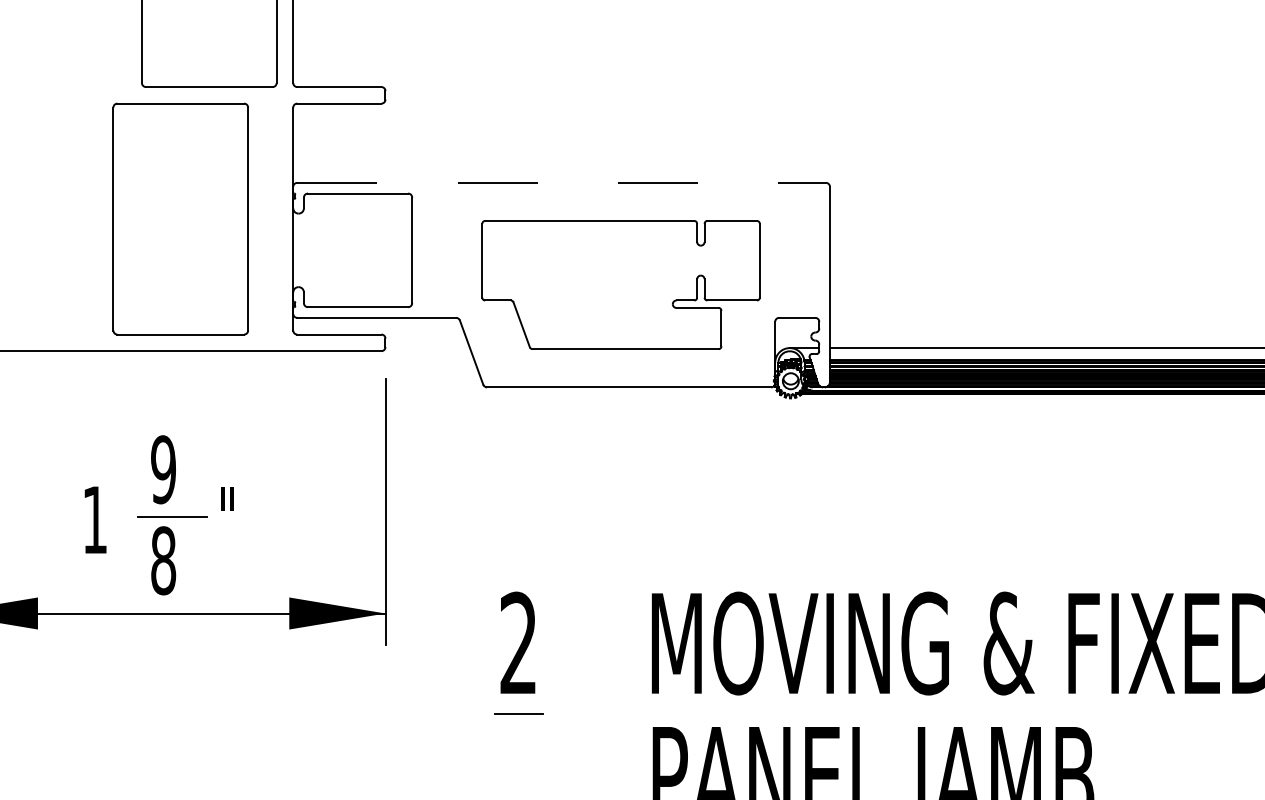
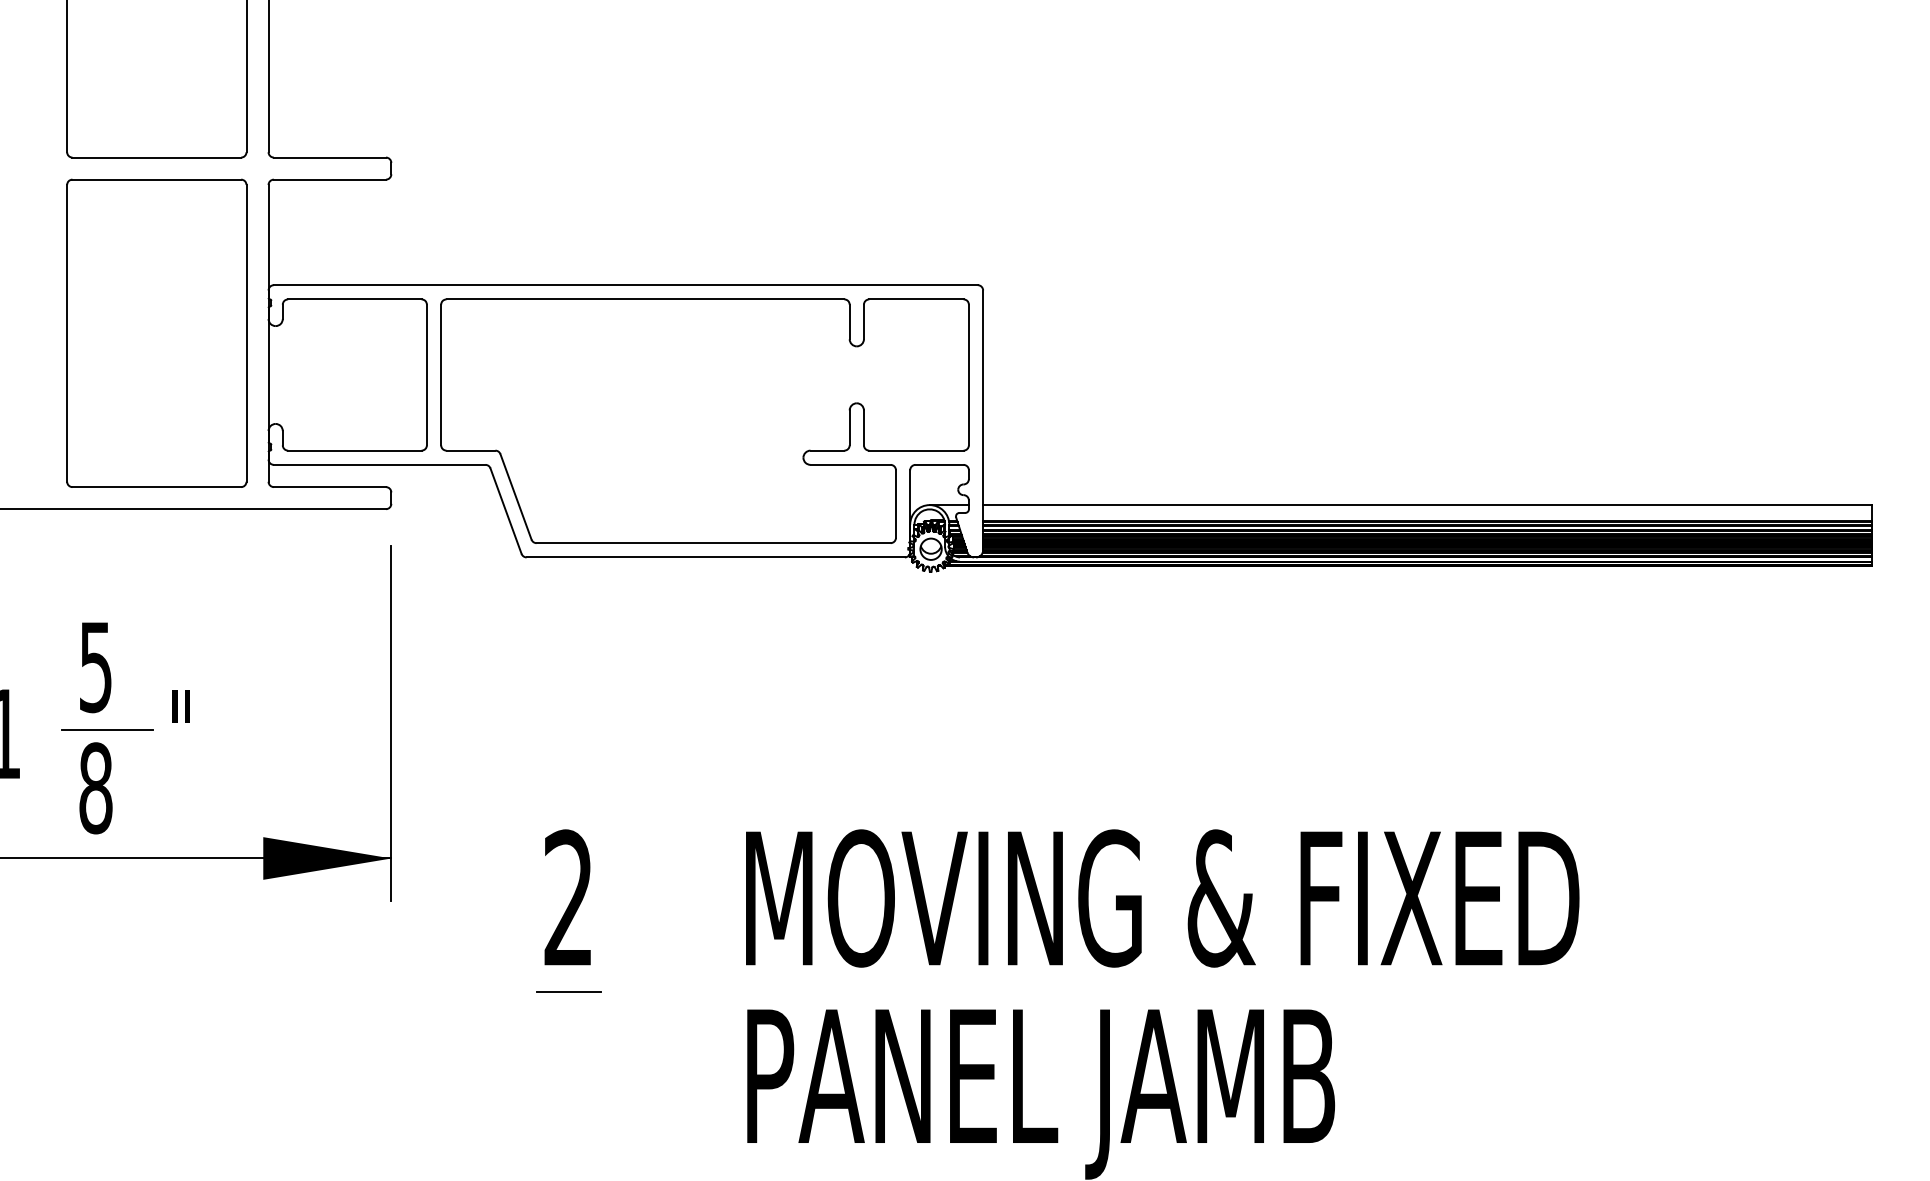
line: (561, 183) -> (625, 285), dashed -> solid
part: (180, 218) -> (156, 332), moved
part: (620, 284) -> (704, 420), size x1.43
text: (163, 469) -> (95, 666), 9 -> 5

